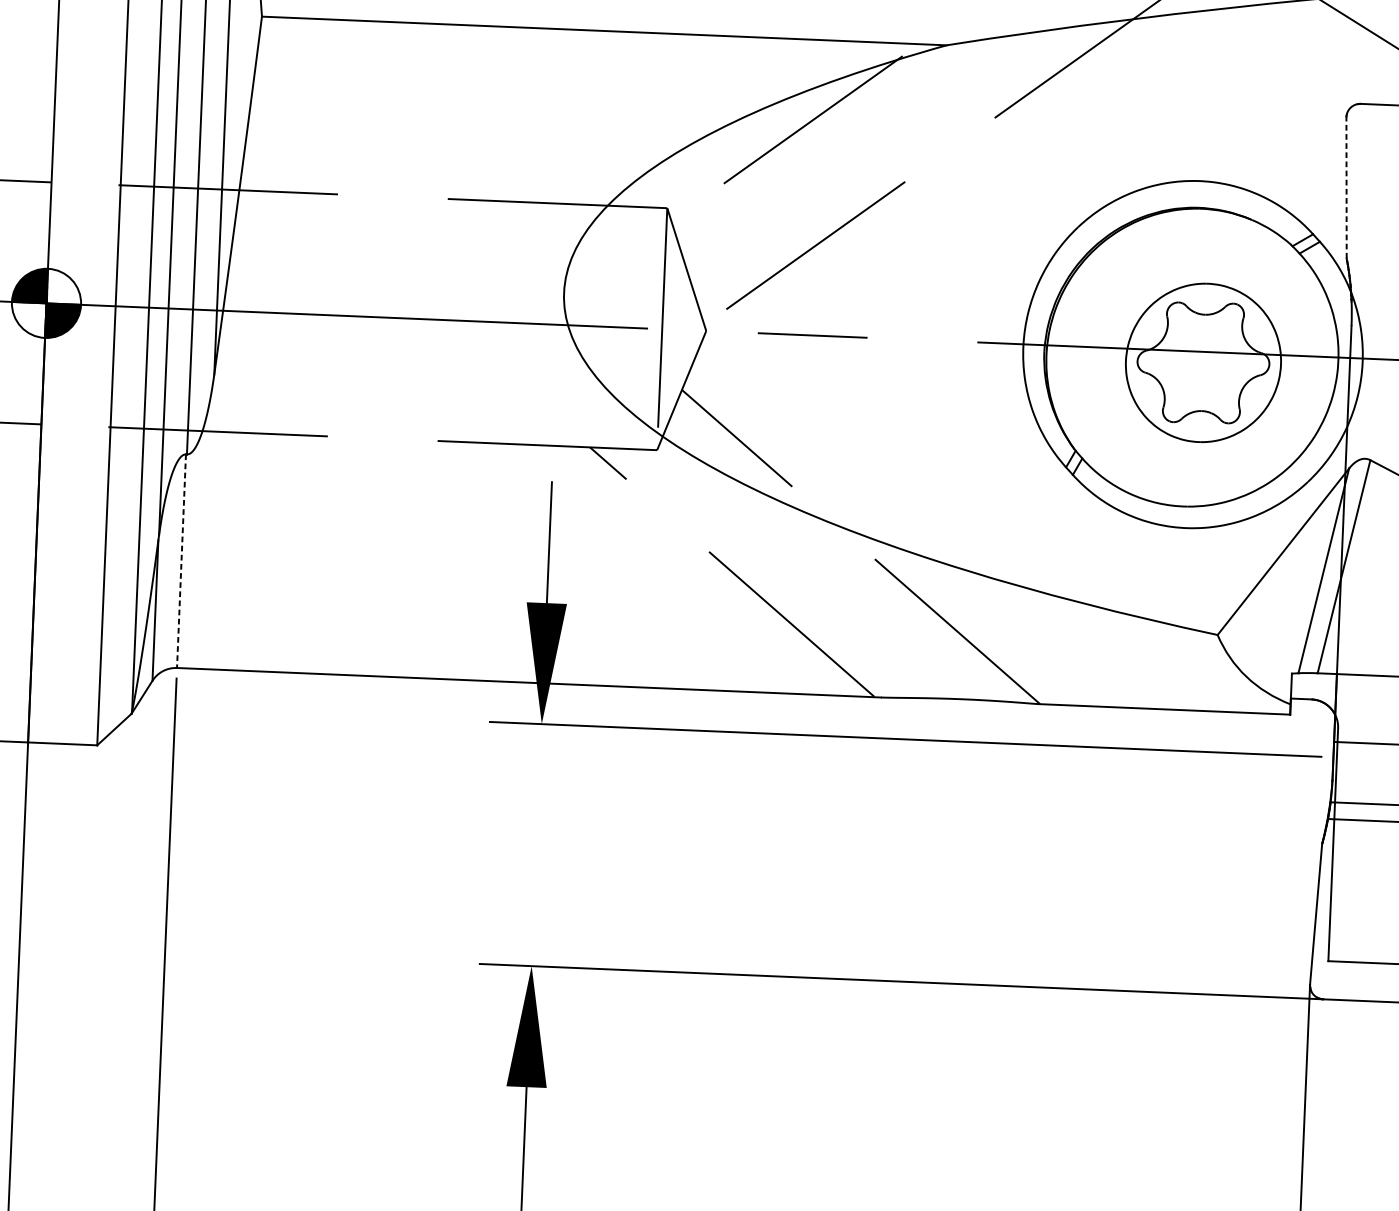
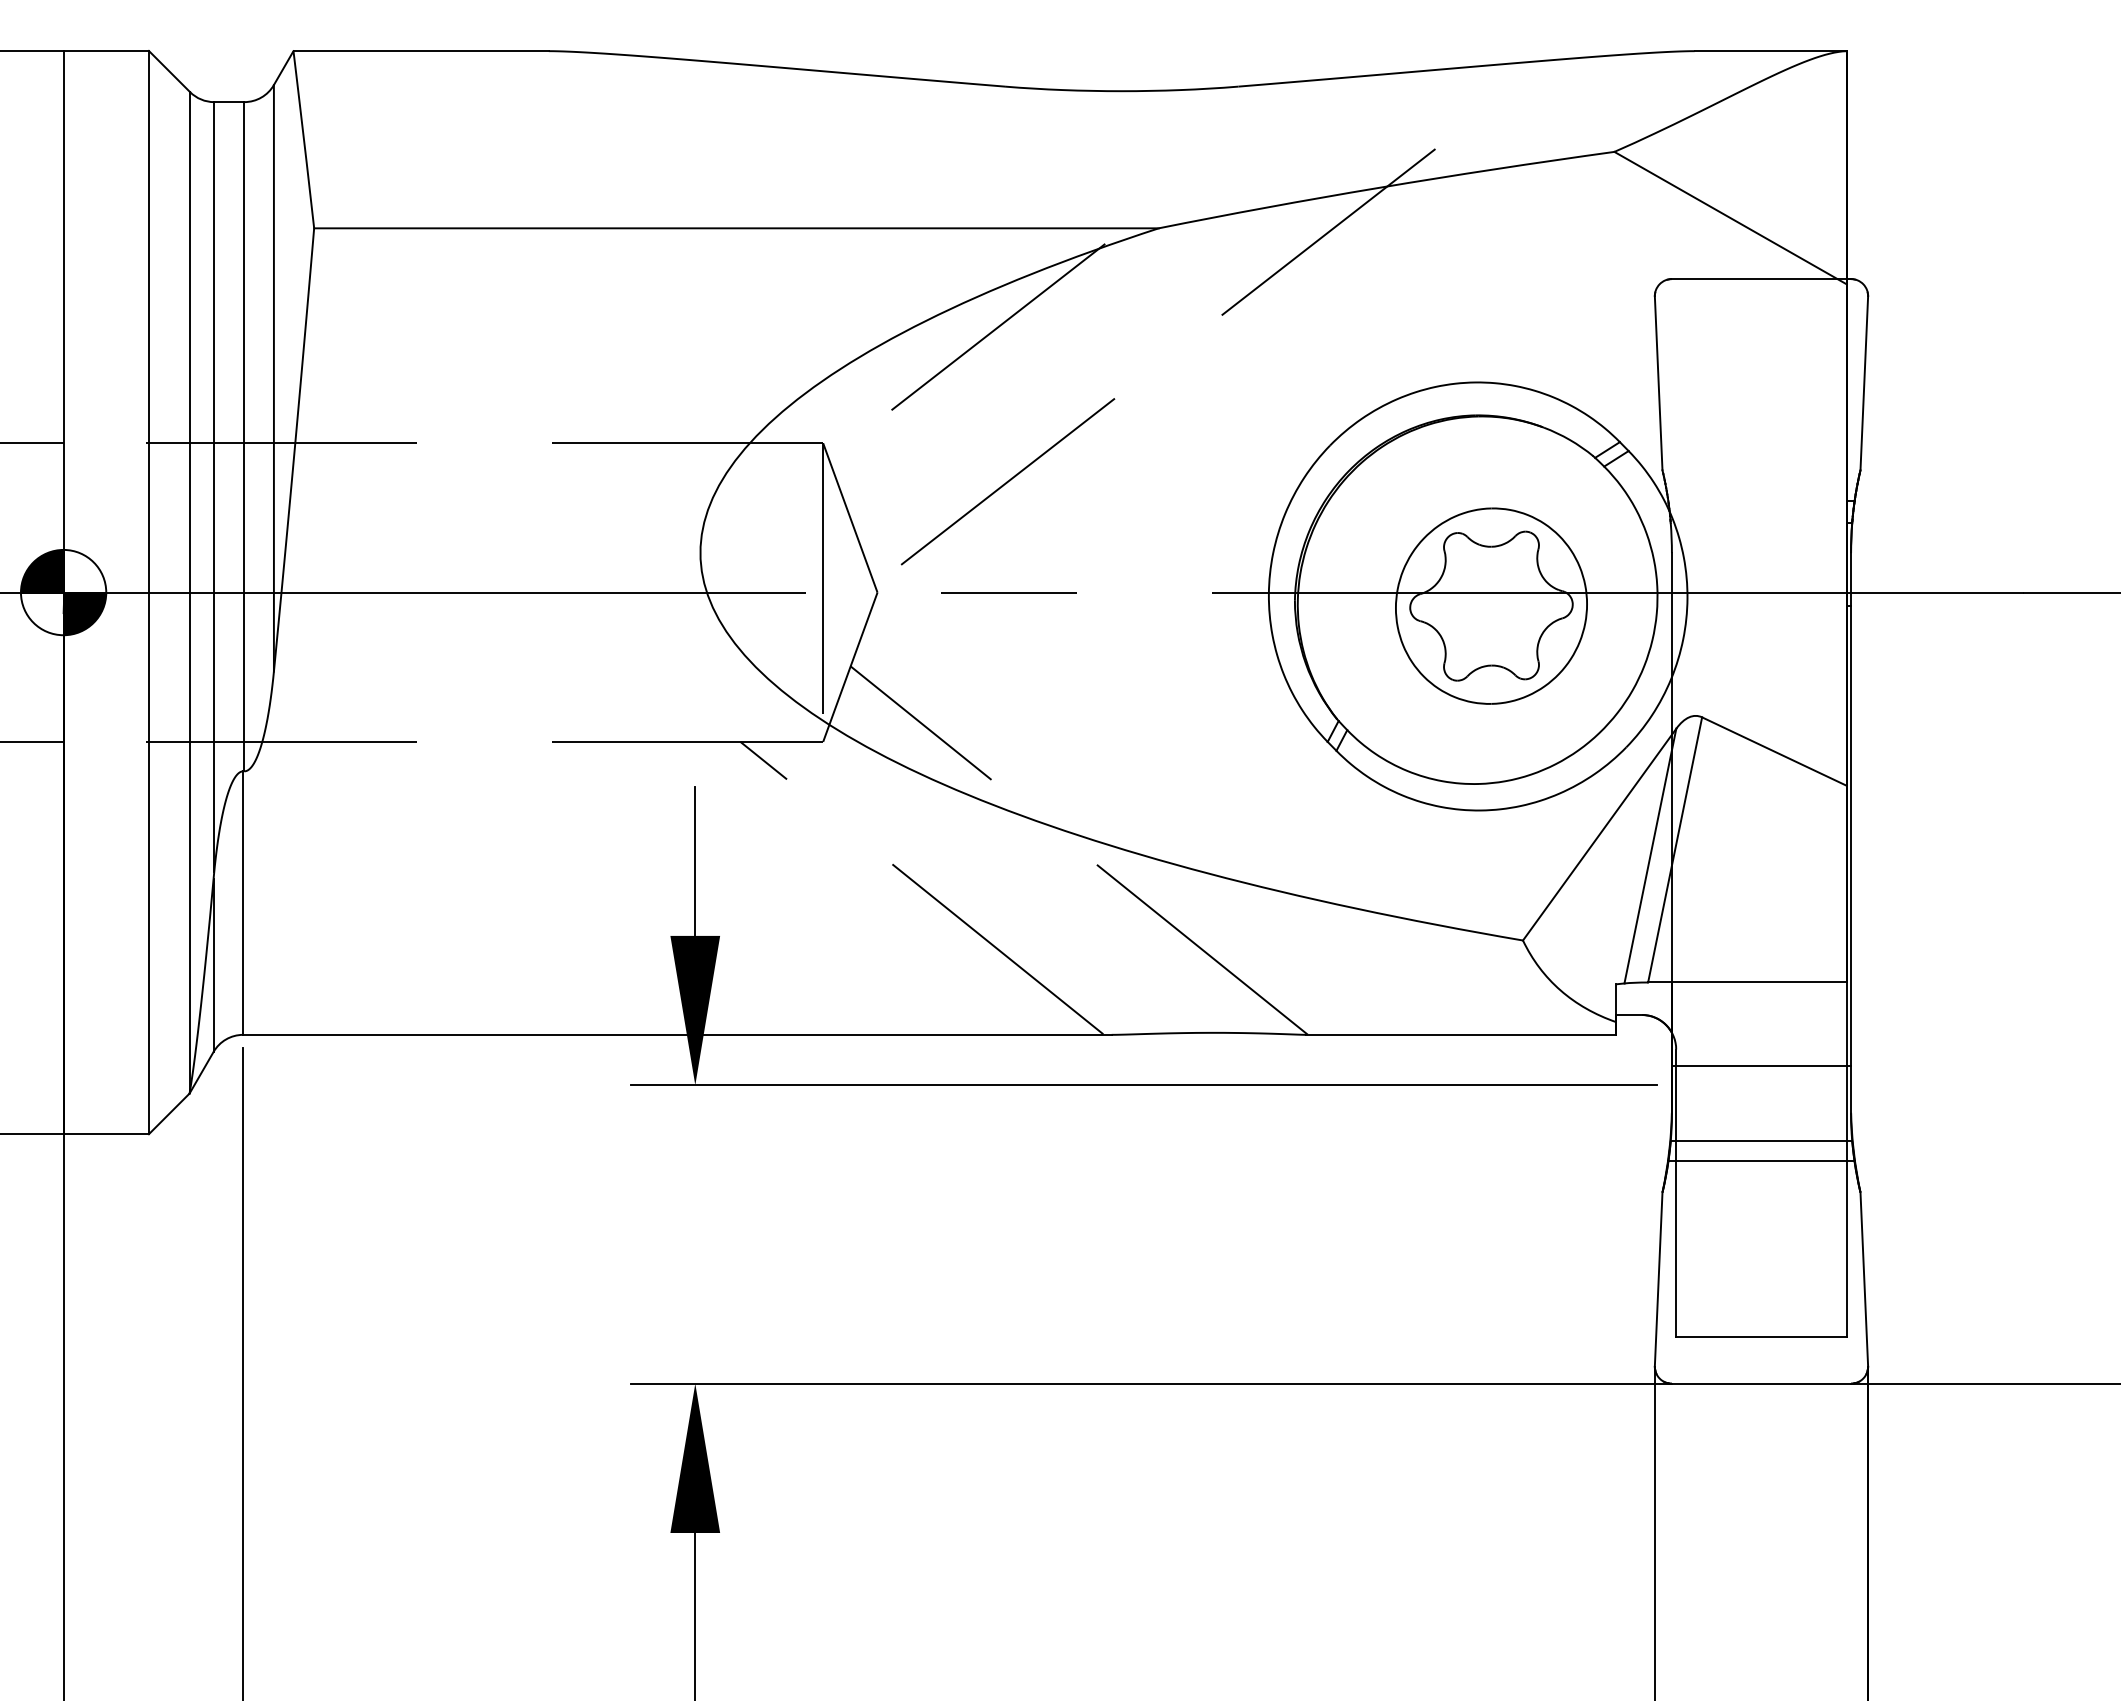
line: (1346, 188) -> (1658, 383), dashed -> solid
line: (181, 561) -> (243, 903), dashed -> solid

